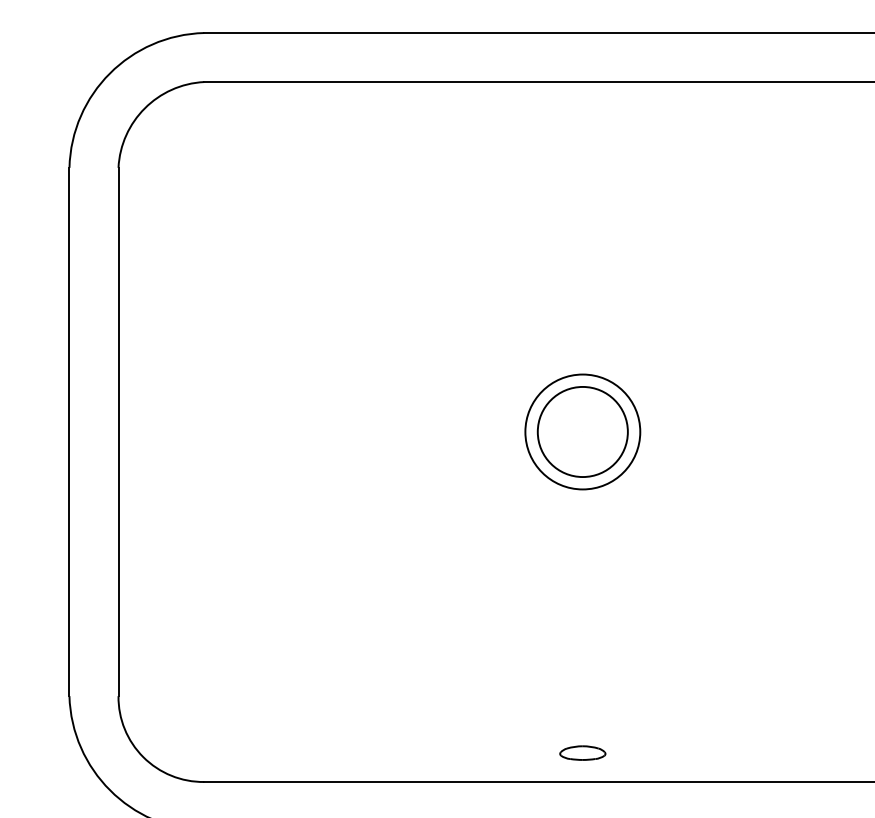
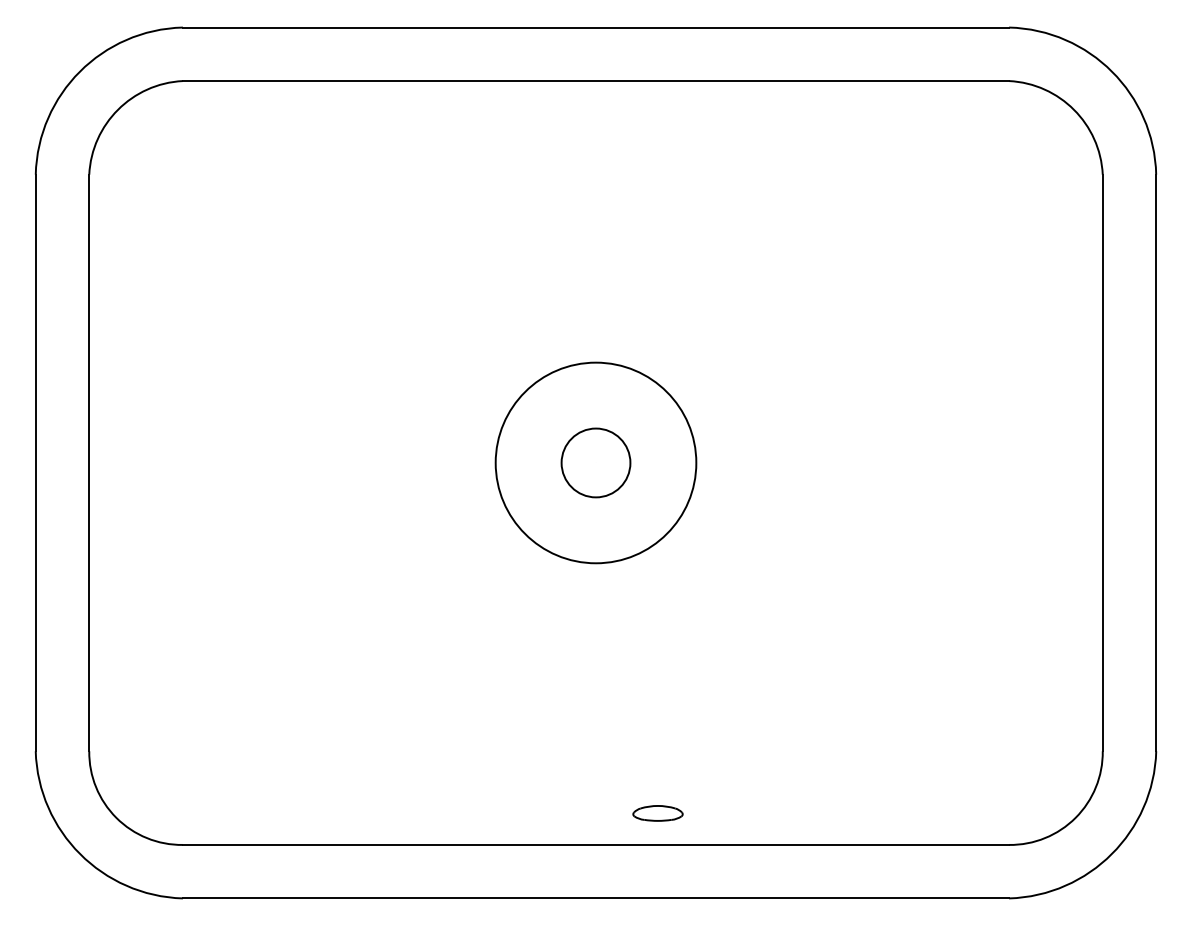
circle: (582, 431) -> (595, 462), size x0.7
circle: (582, 431) -> (595, 462), size x1.6
part: (582, 753) -> (657, 813), moved

